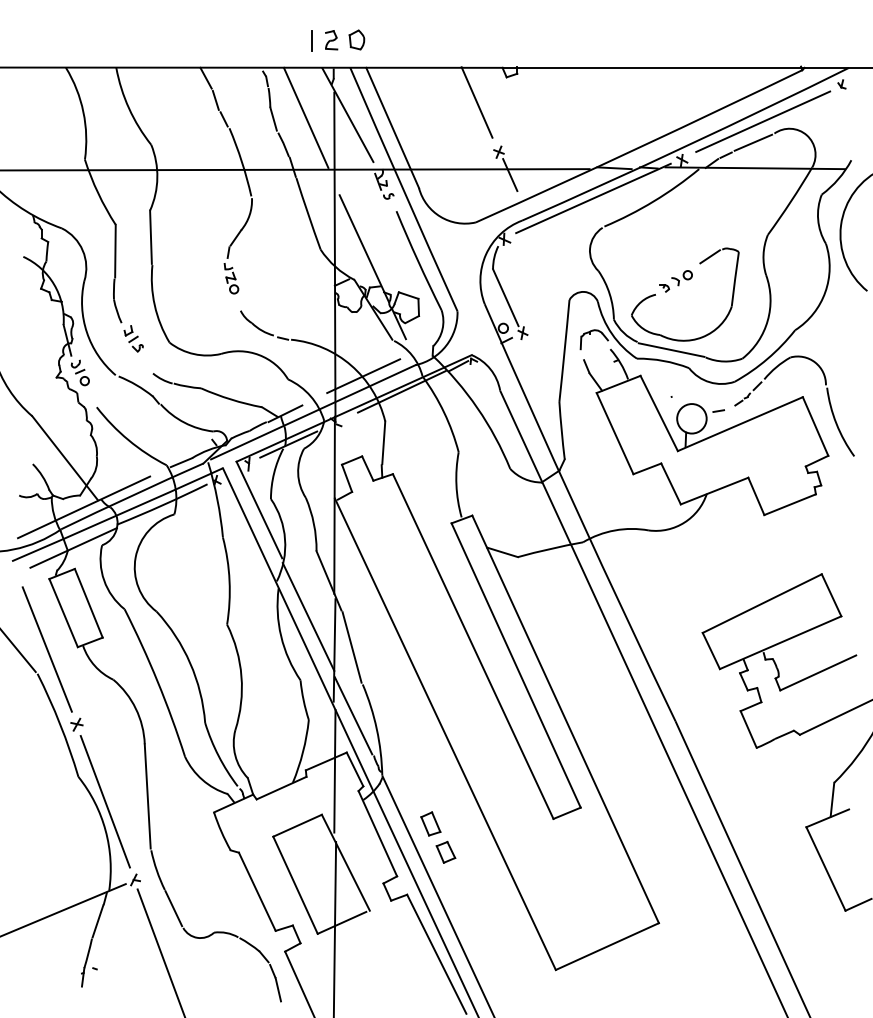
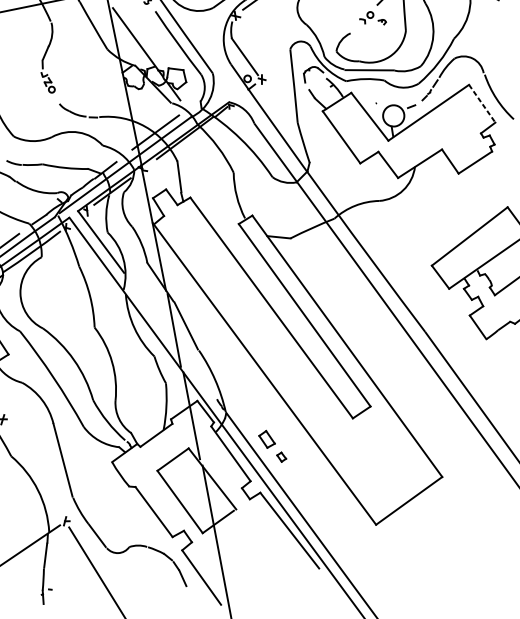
part: (664, 288) -> (382, 22), moved
line: (815, 426) -> (482, 103), solid -> dashed
line: (308, 616) -> (150, 310), removed
line: (353, 715) -> (196, 373), removed
line: (104, 801) -> (33, 470), removed
part: (445, 851) -> (281, 456), size x0.6

